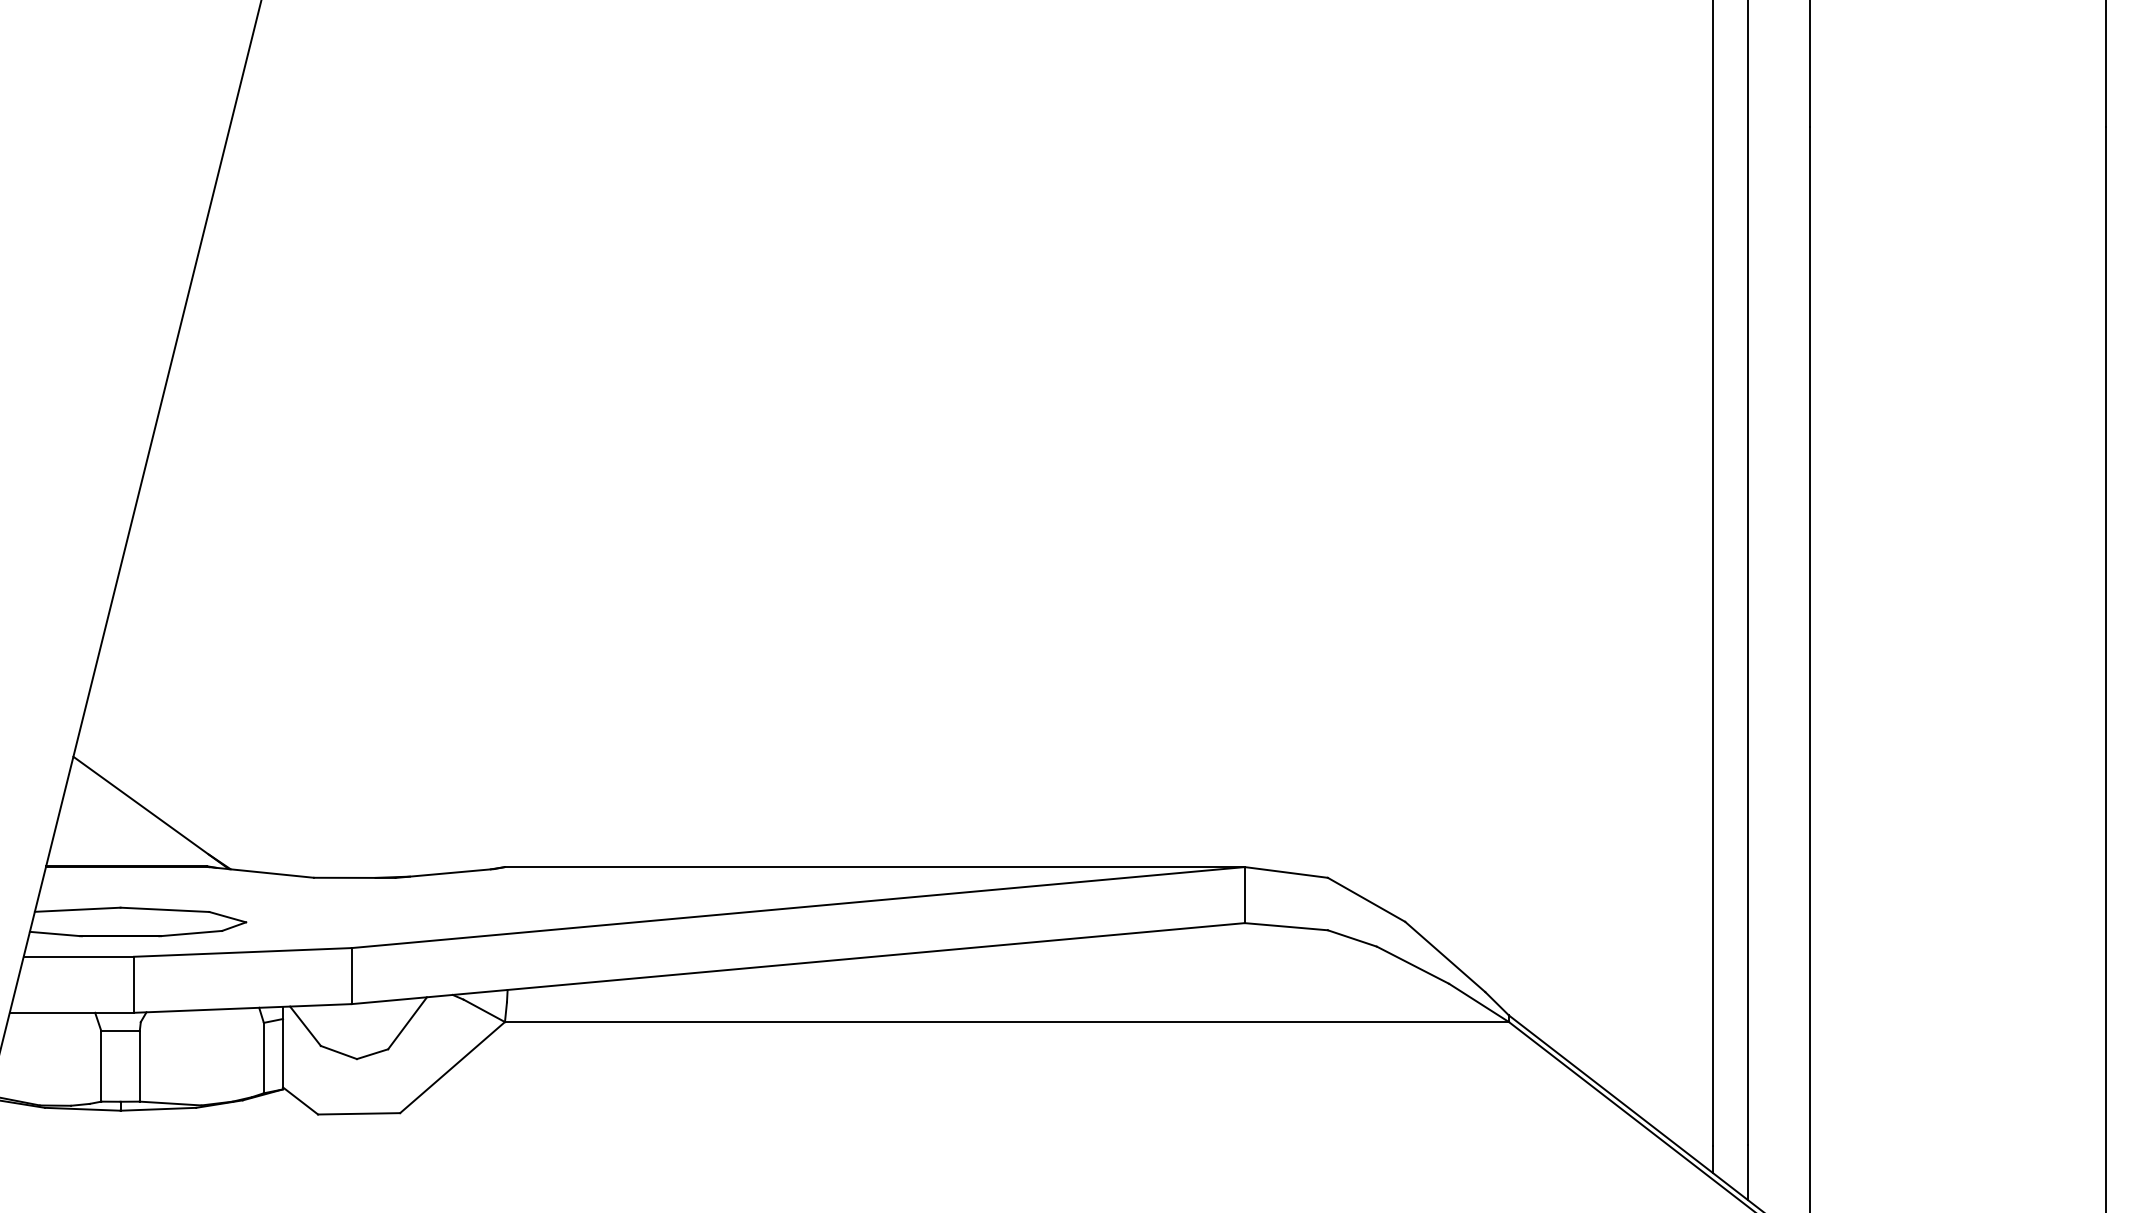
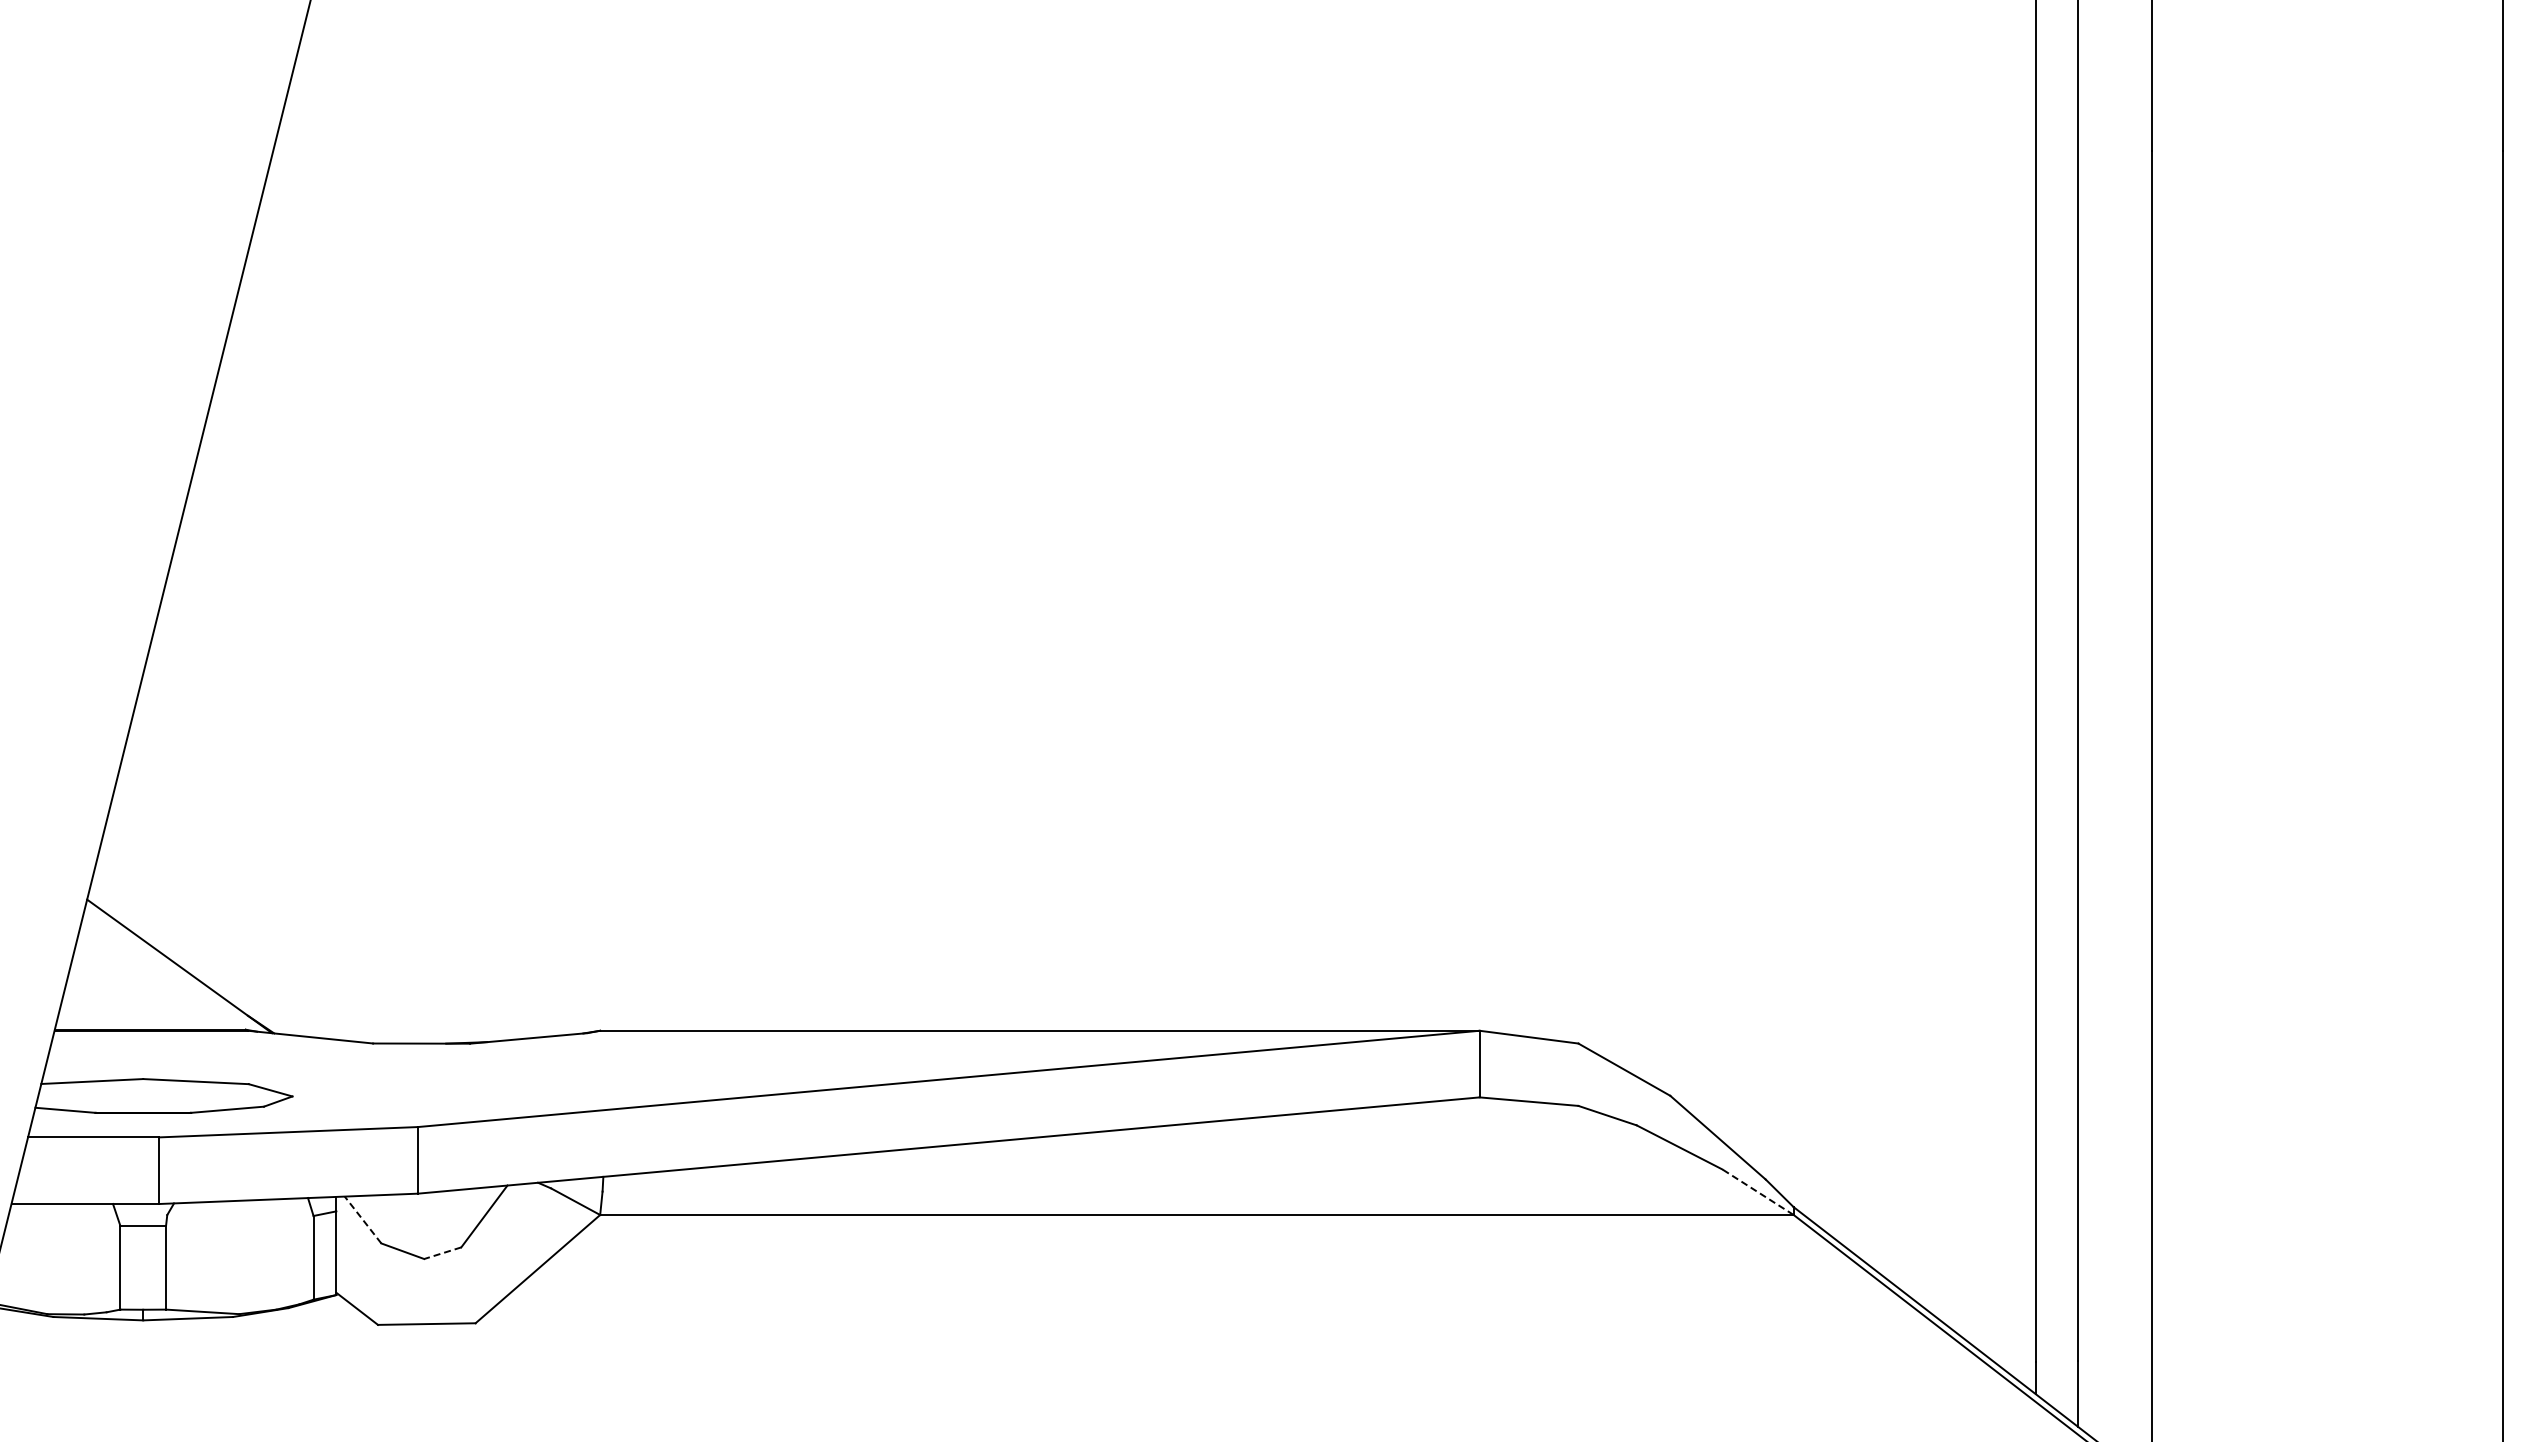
line: (1478, 1002) -> (1757, 1191), solid -> dashed
line: (305, 1026) -> (363, 1220), solid -> dashed
line: (372, 1054) -> (442, 1253), solid -> dashed

